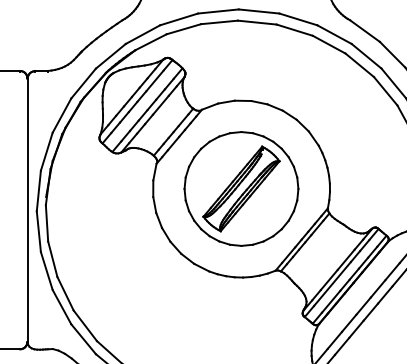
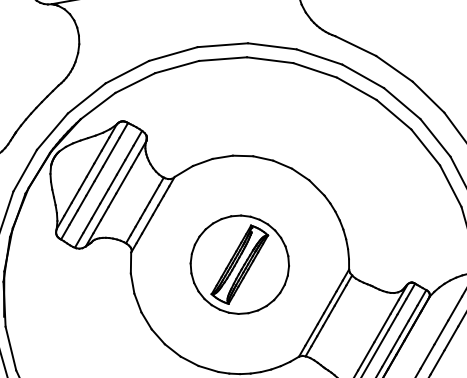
part: (241, 188) -> (239, 264), size x0.7

